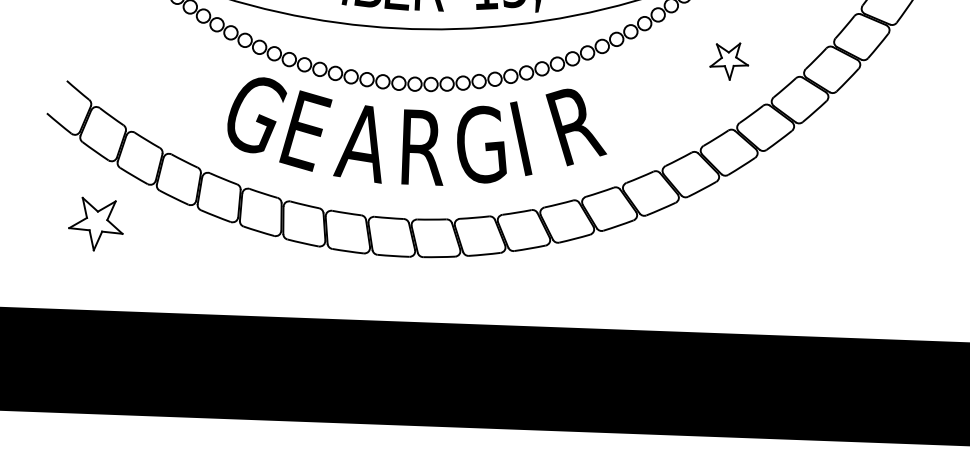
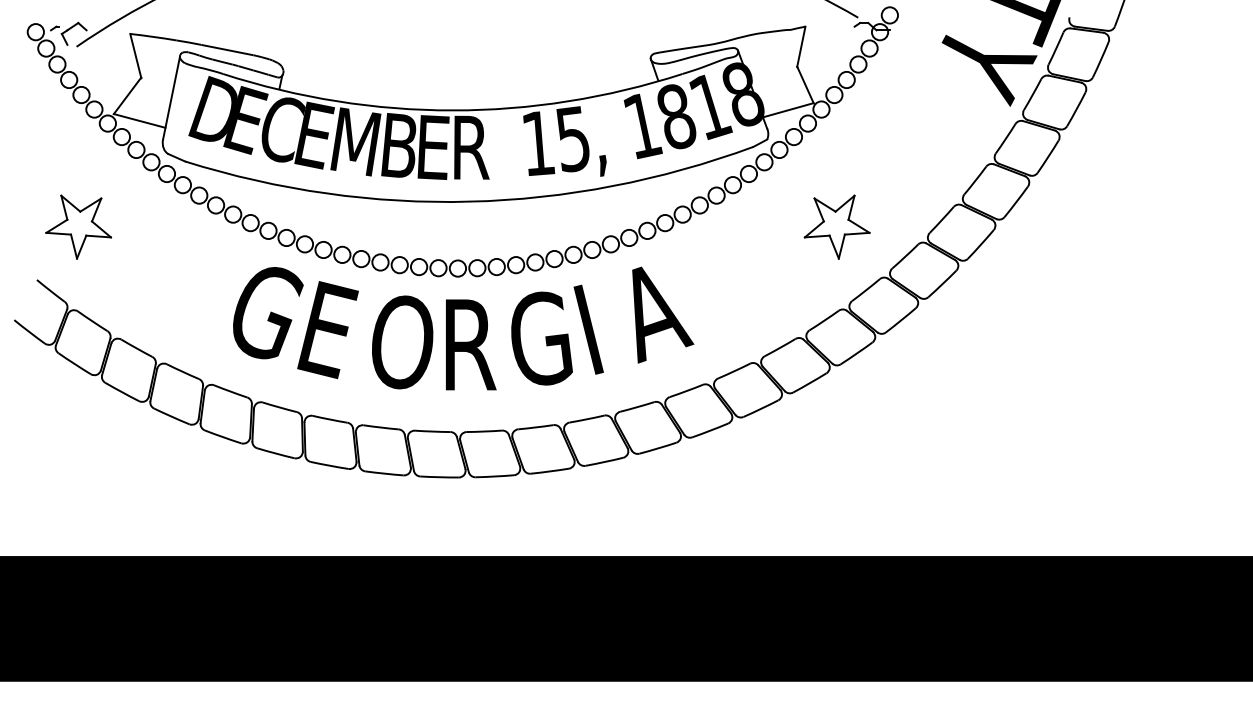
part: (728, 60) -> (836, 226), size x1.43
text: (576, 128) -> (655, 314), R -> A
text: (363, 143) -> (398, 342), A -> O
part: (96, 223) -> (78, 226), moved

